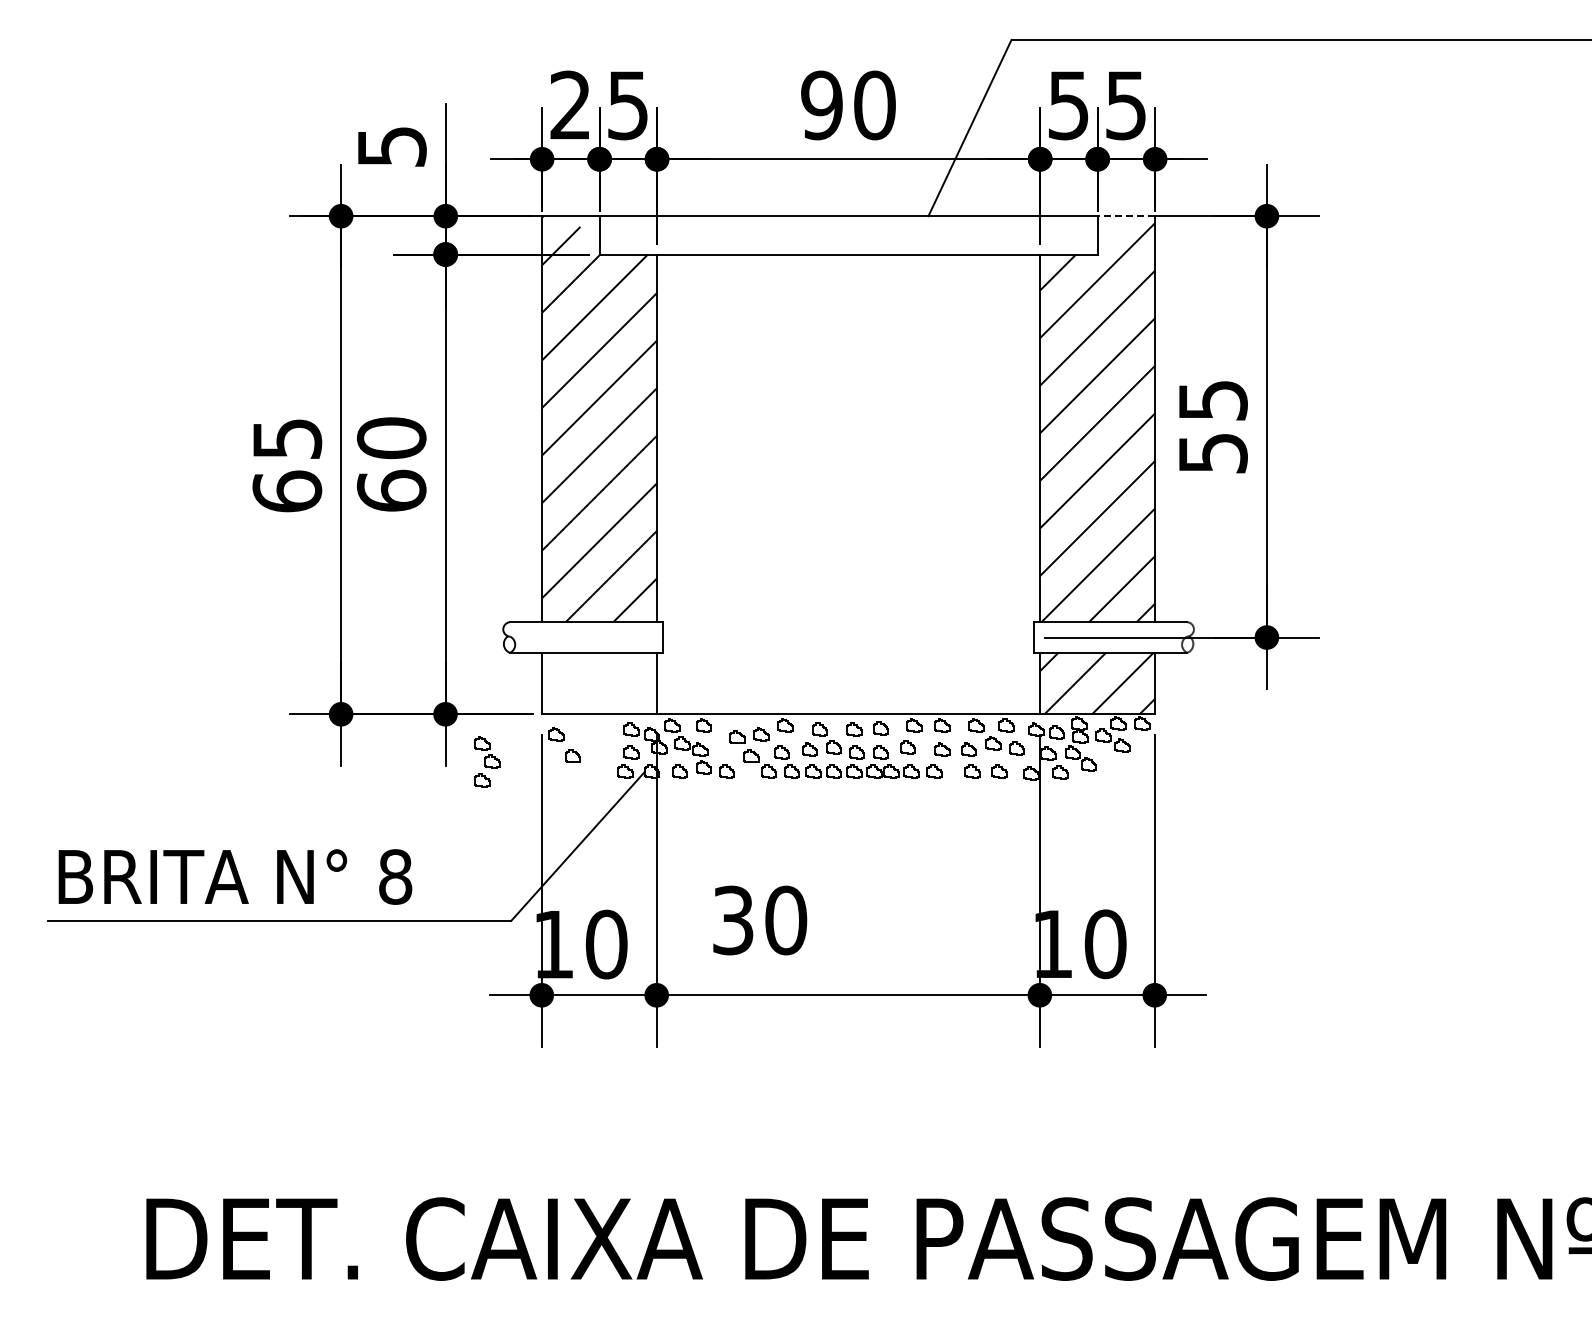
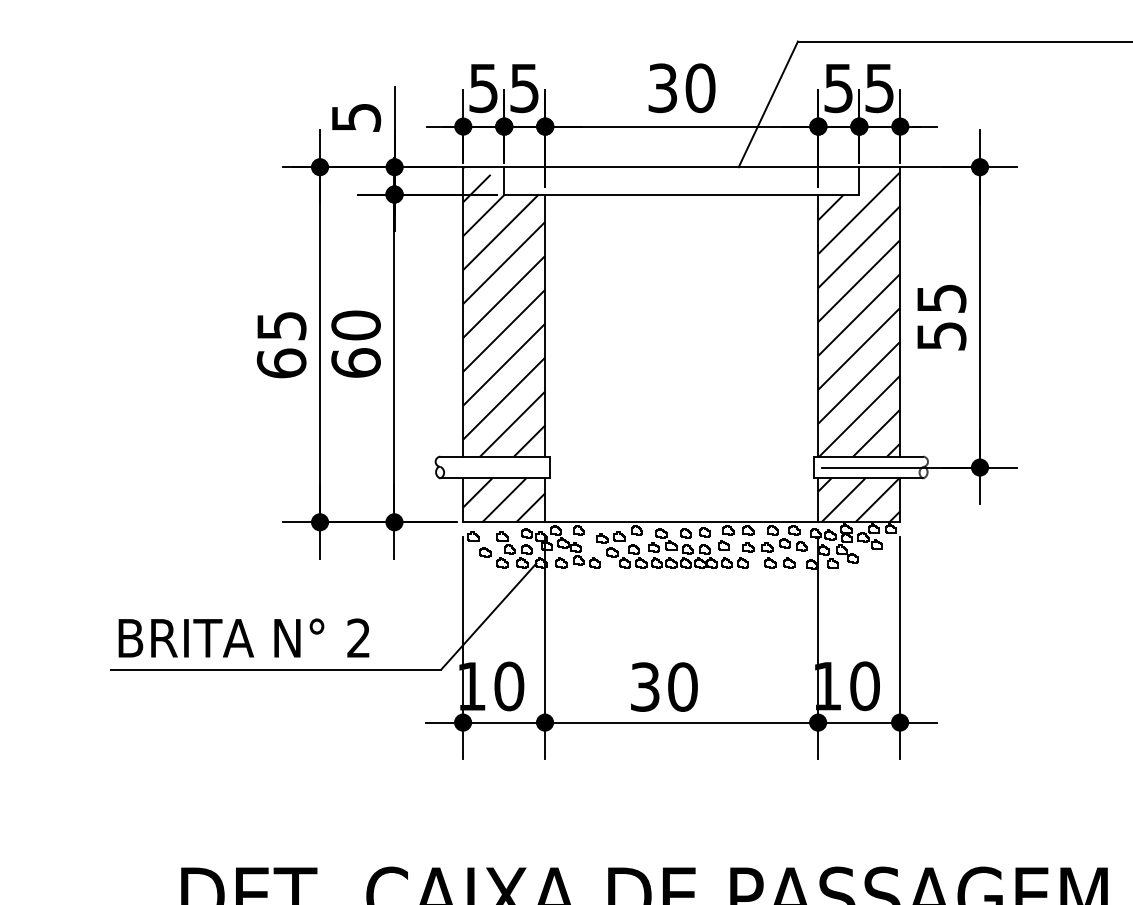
text: (569, 105) -> (482, 88), 2 -> 5
text: (821, 105) -> (662, 88), 90 -> 30
line: (1126, 216) -> (879, 167), dashed -> solid
hatch: (599, 683) -> (504, 500), added
part: (487, 761) -> (506, 549), moved
text: (395, 876) -> (358, 637), 8 -> 2
text: (760, 920) -> (664, 687), moved

